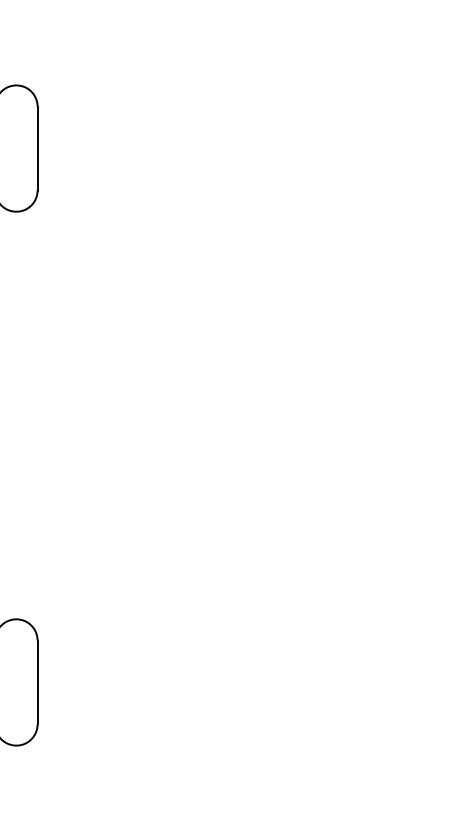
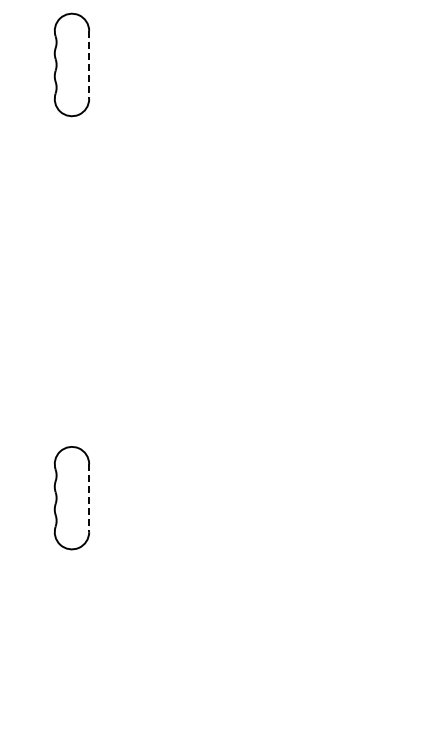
line: (37, 149) -> (89, 65), solid -> dashed
line: (37, 682) -> (89, 498), solid -> dashed

